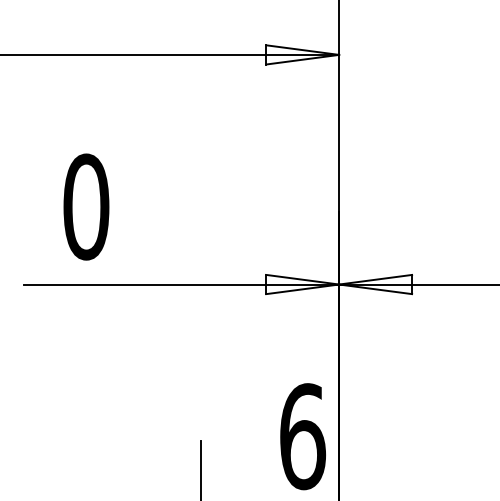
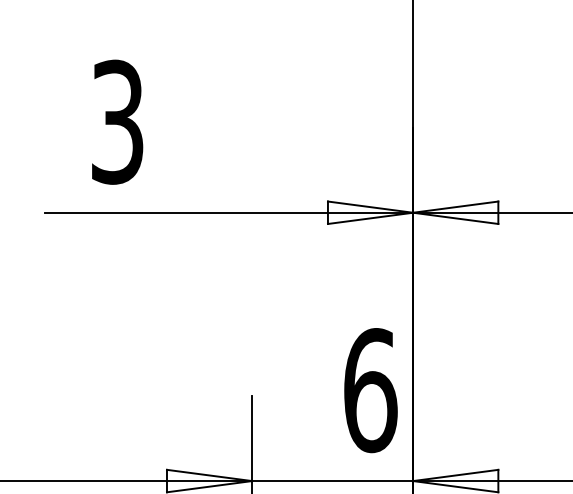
text: (86, 206) -> (117, 121), 0 -> 3

